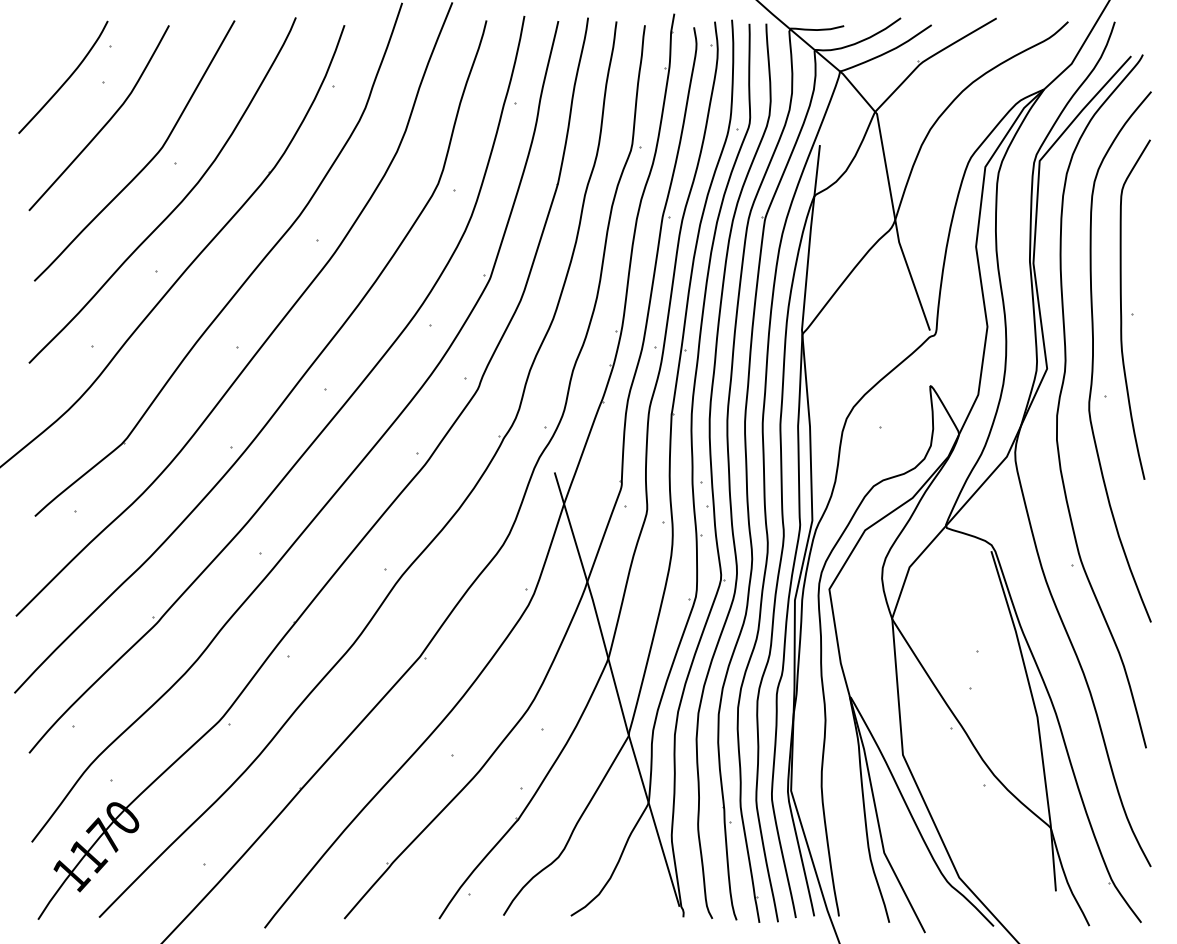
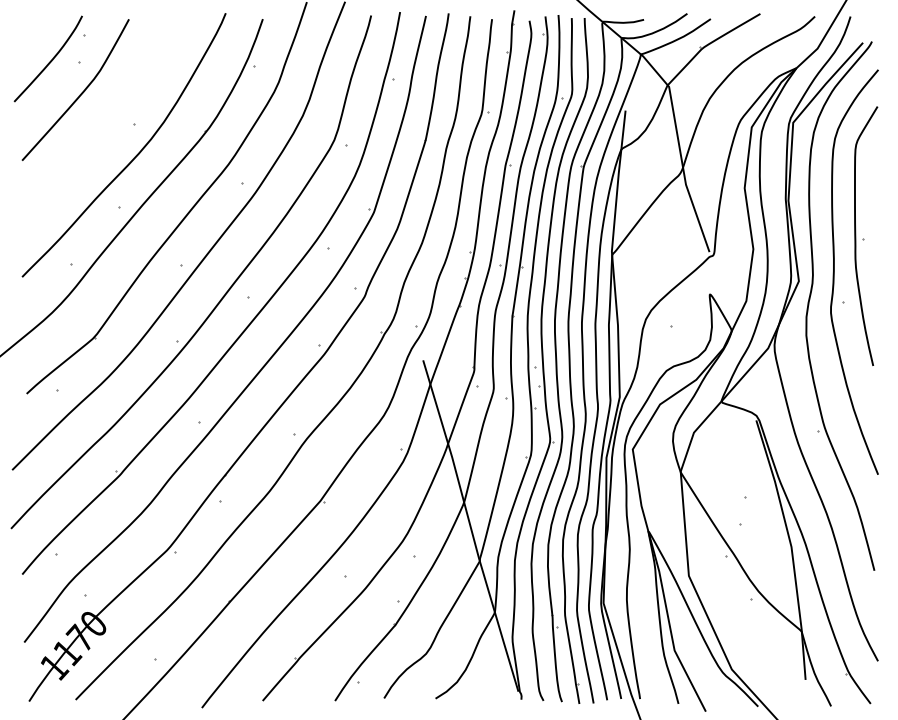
curve: (148, 161) -> (113, 123), removed

